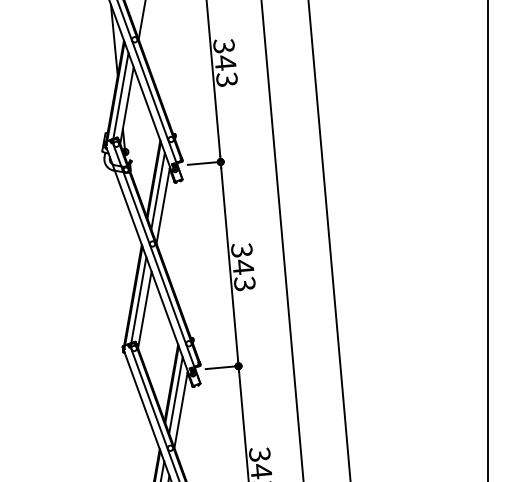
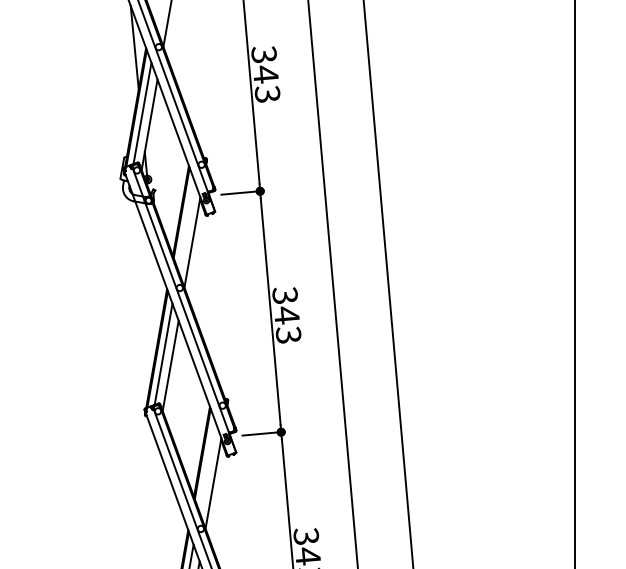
line: (158, 190) -> (186, 225), removed
line: (176, 395) -> (207, 466), removed

